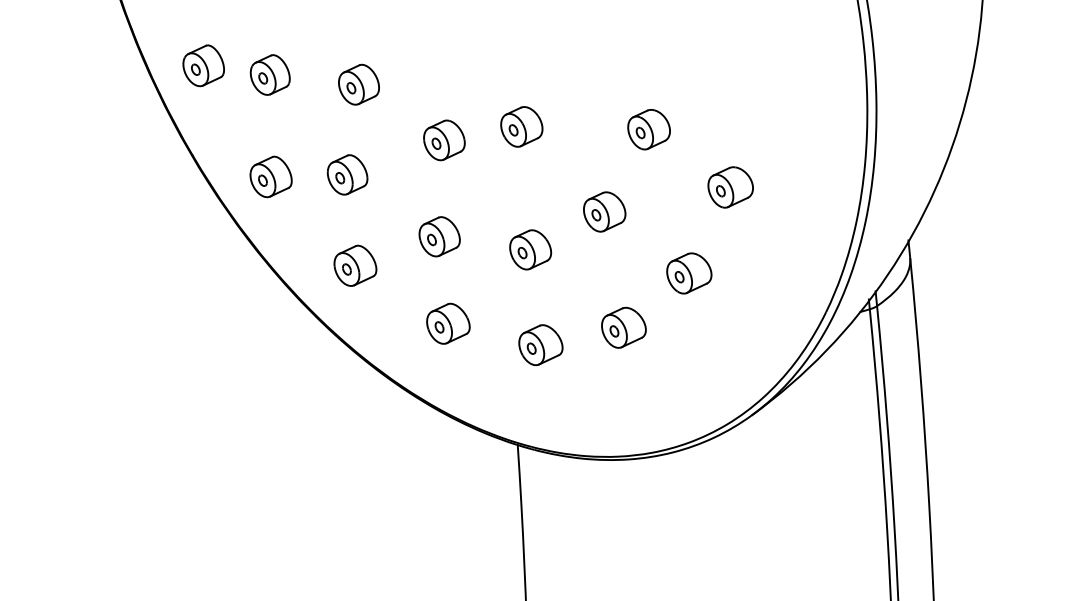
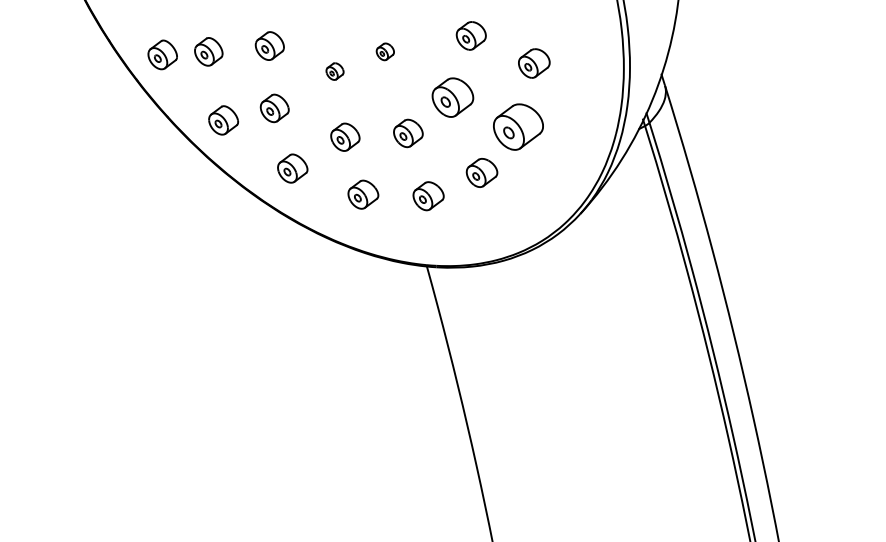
part: (522, 126) -> (385, 51), size x0.6
part: (443, 140) -> (334, 71), size x0.6
part: (604, 211) -> (452, 97), size x1.4
part: (689, 274) -> (518, 127), size x1.6

